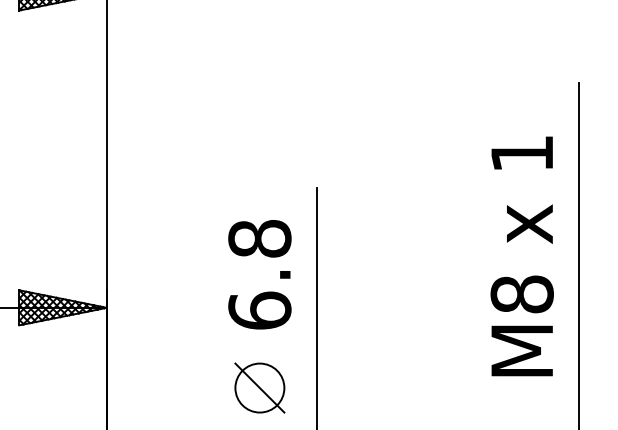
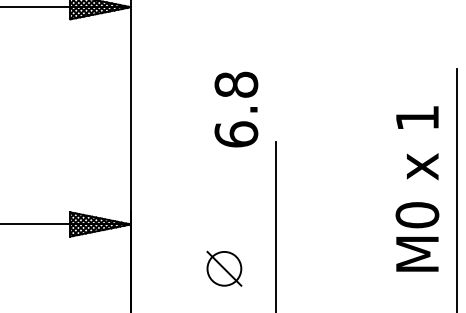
text: (260, 274) -> (236, 109), moved
text: (522, 294) -> (417, 215), M8 -> M0
part: (260, 387) -> (224, 268), moved

